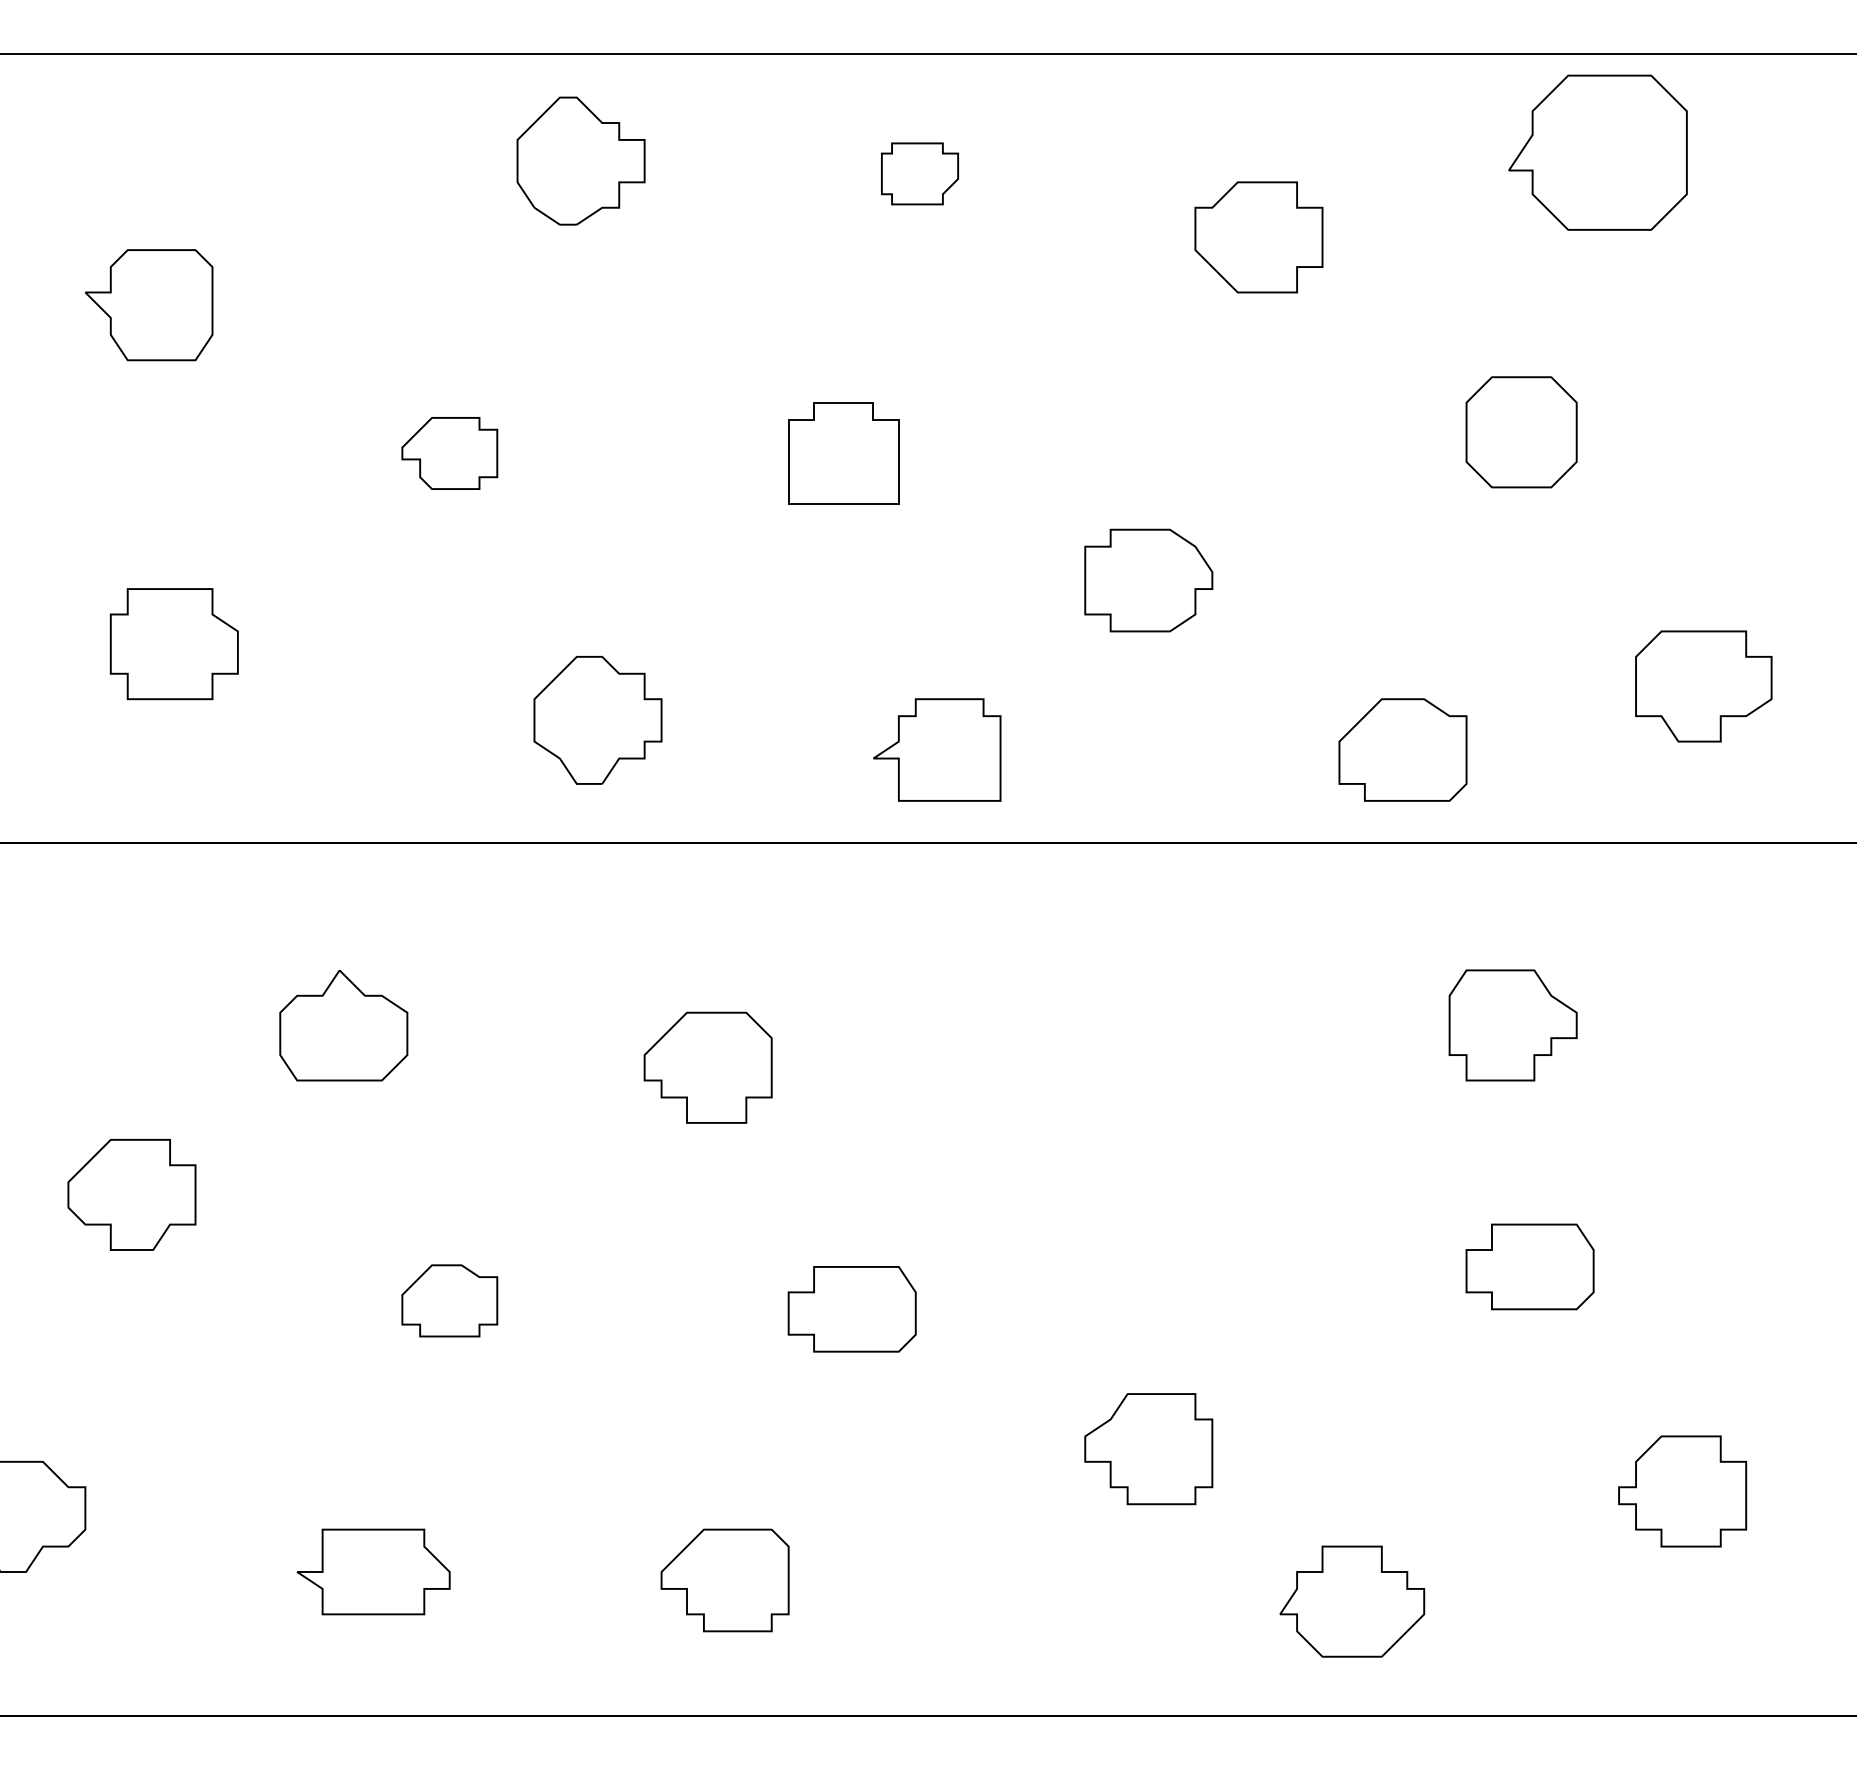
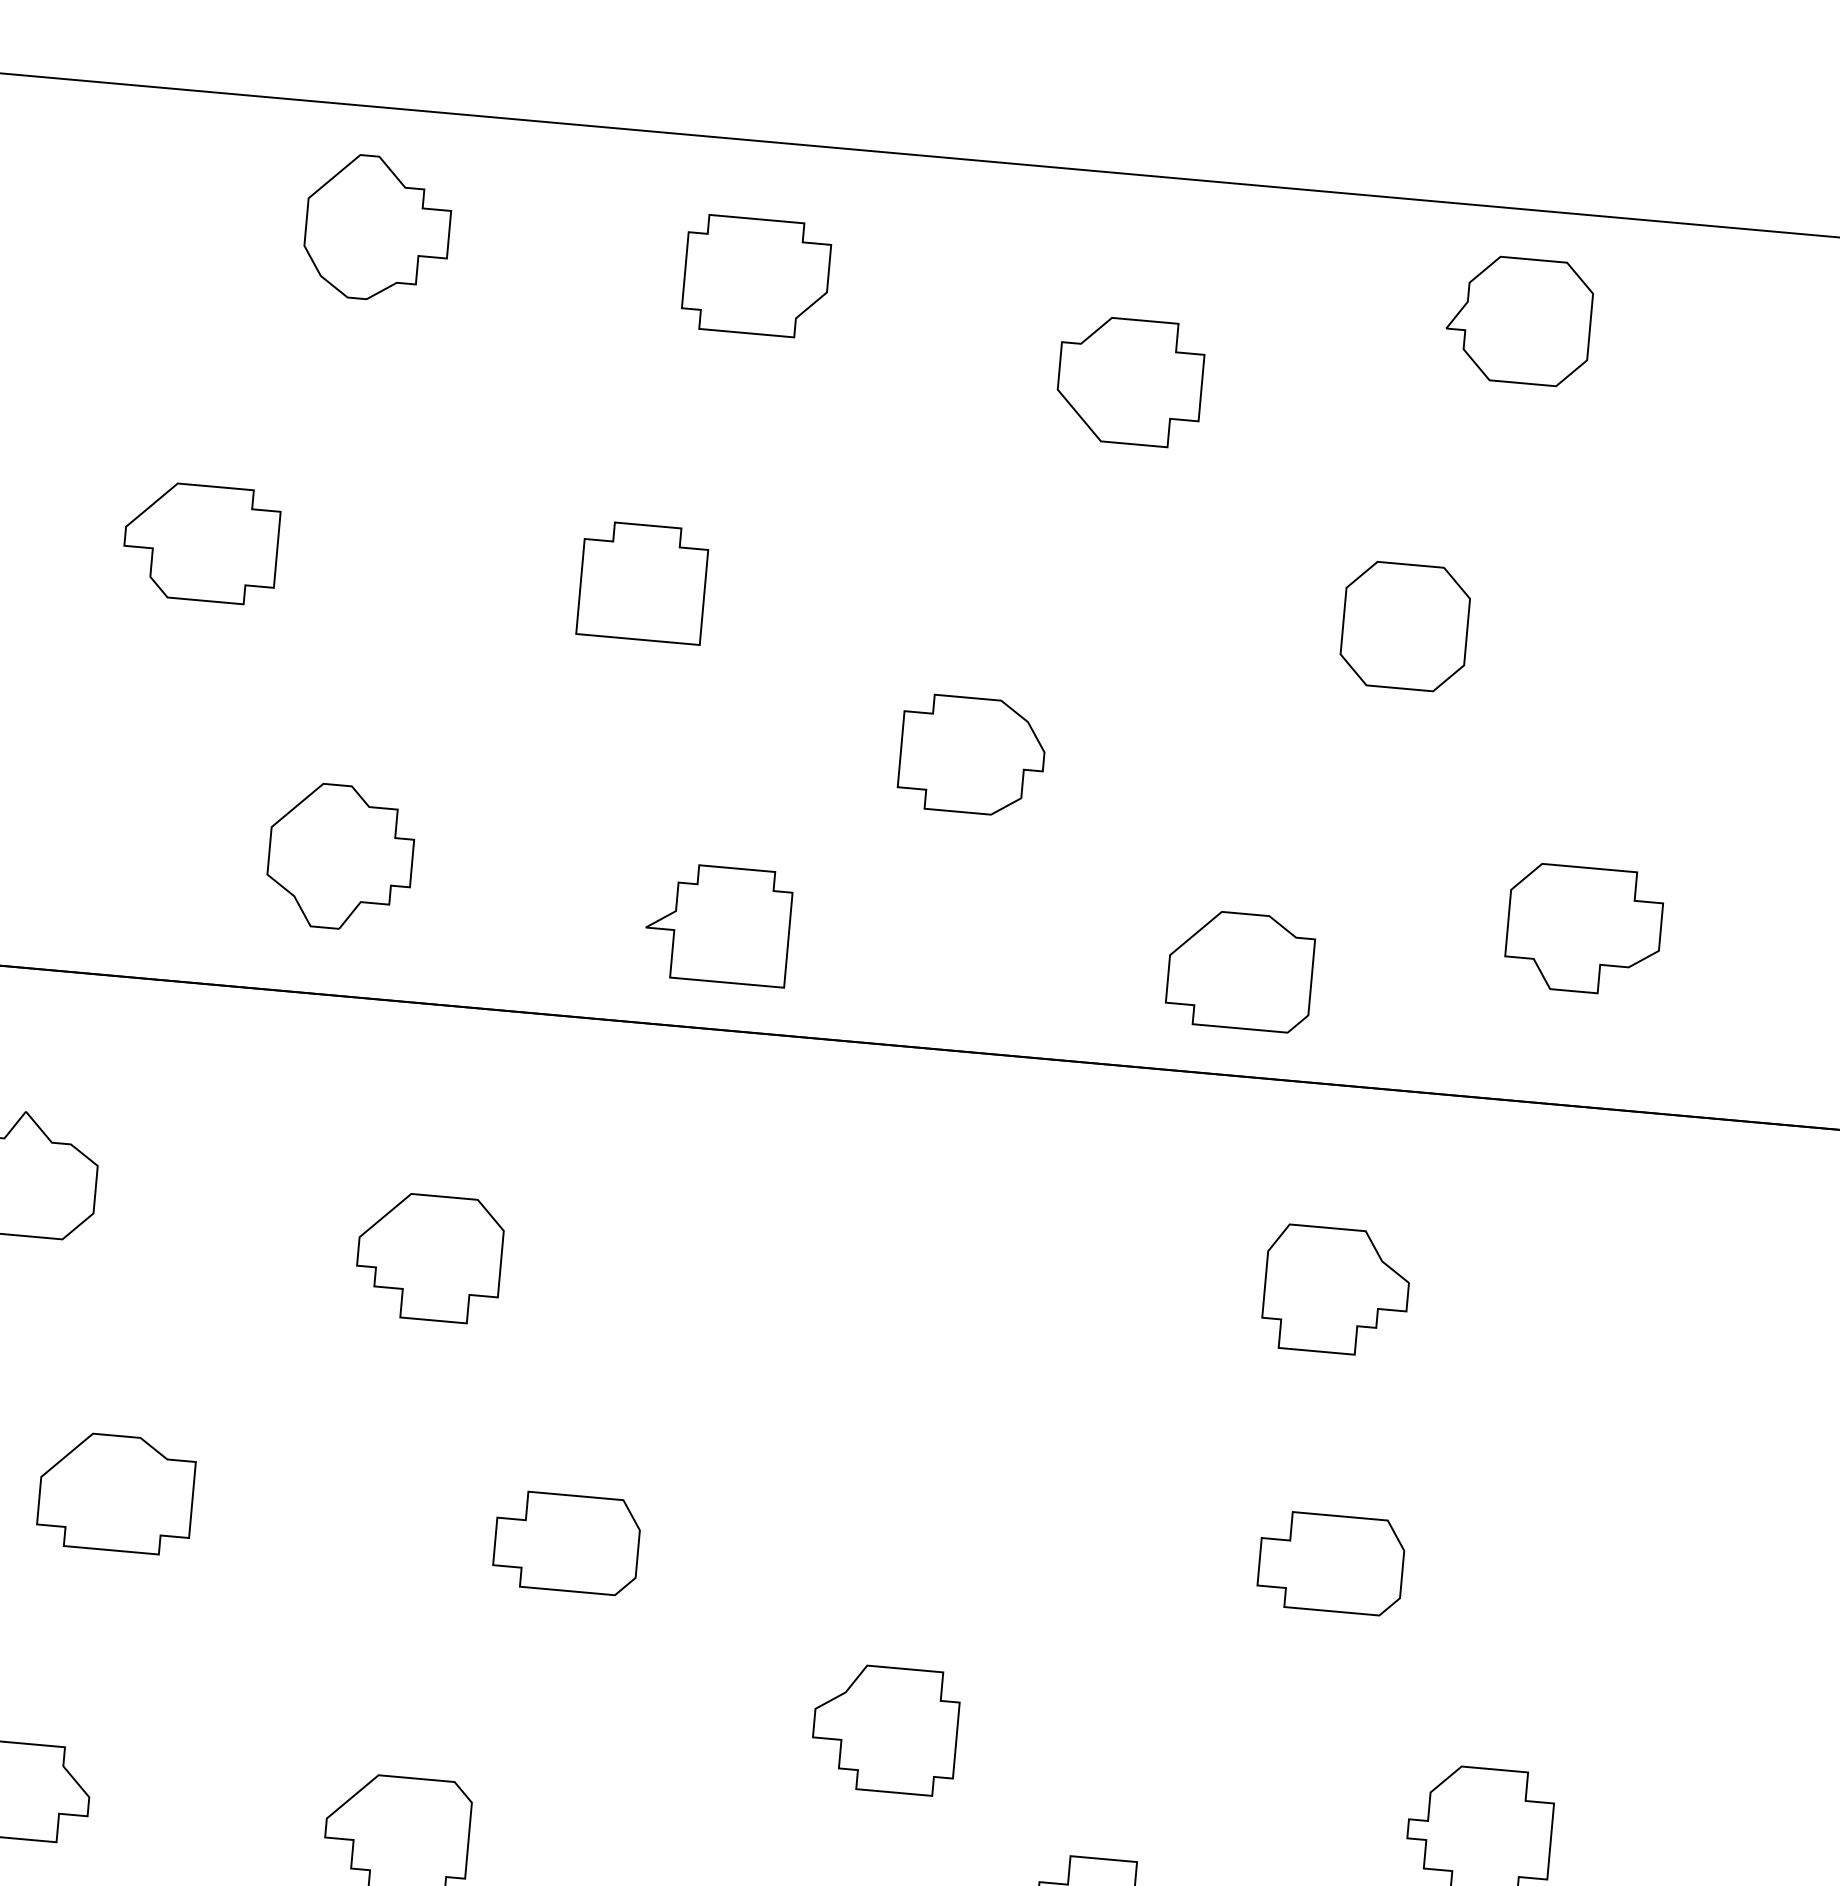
part: (1597, 152) -> (1518, 320), size x0.71
part: (919, 173) -> (756, 276), size x1.67
part: (449, 453) -> (200, 543), size x1.43
part: (449, 1300) -> (116, 1492), size x1.43

